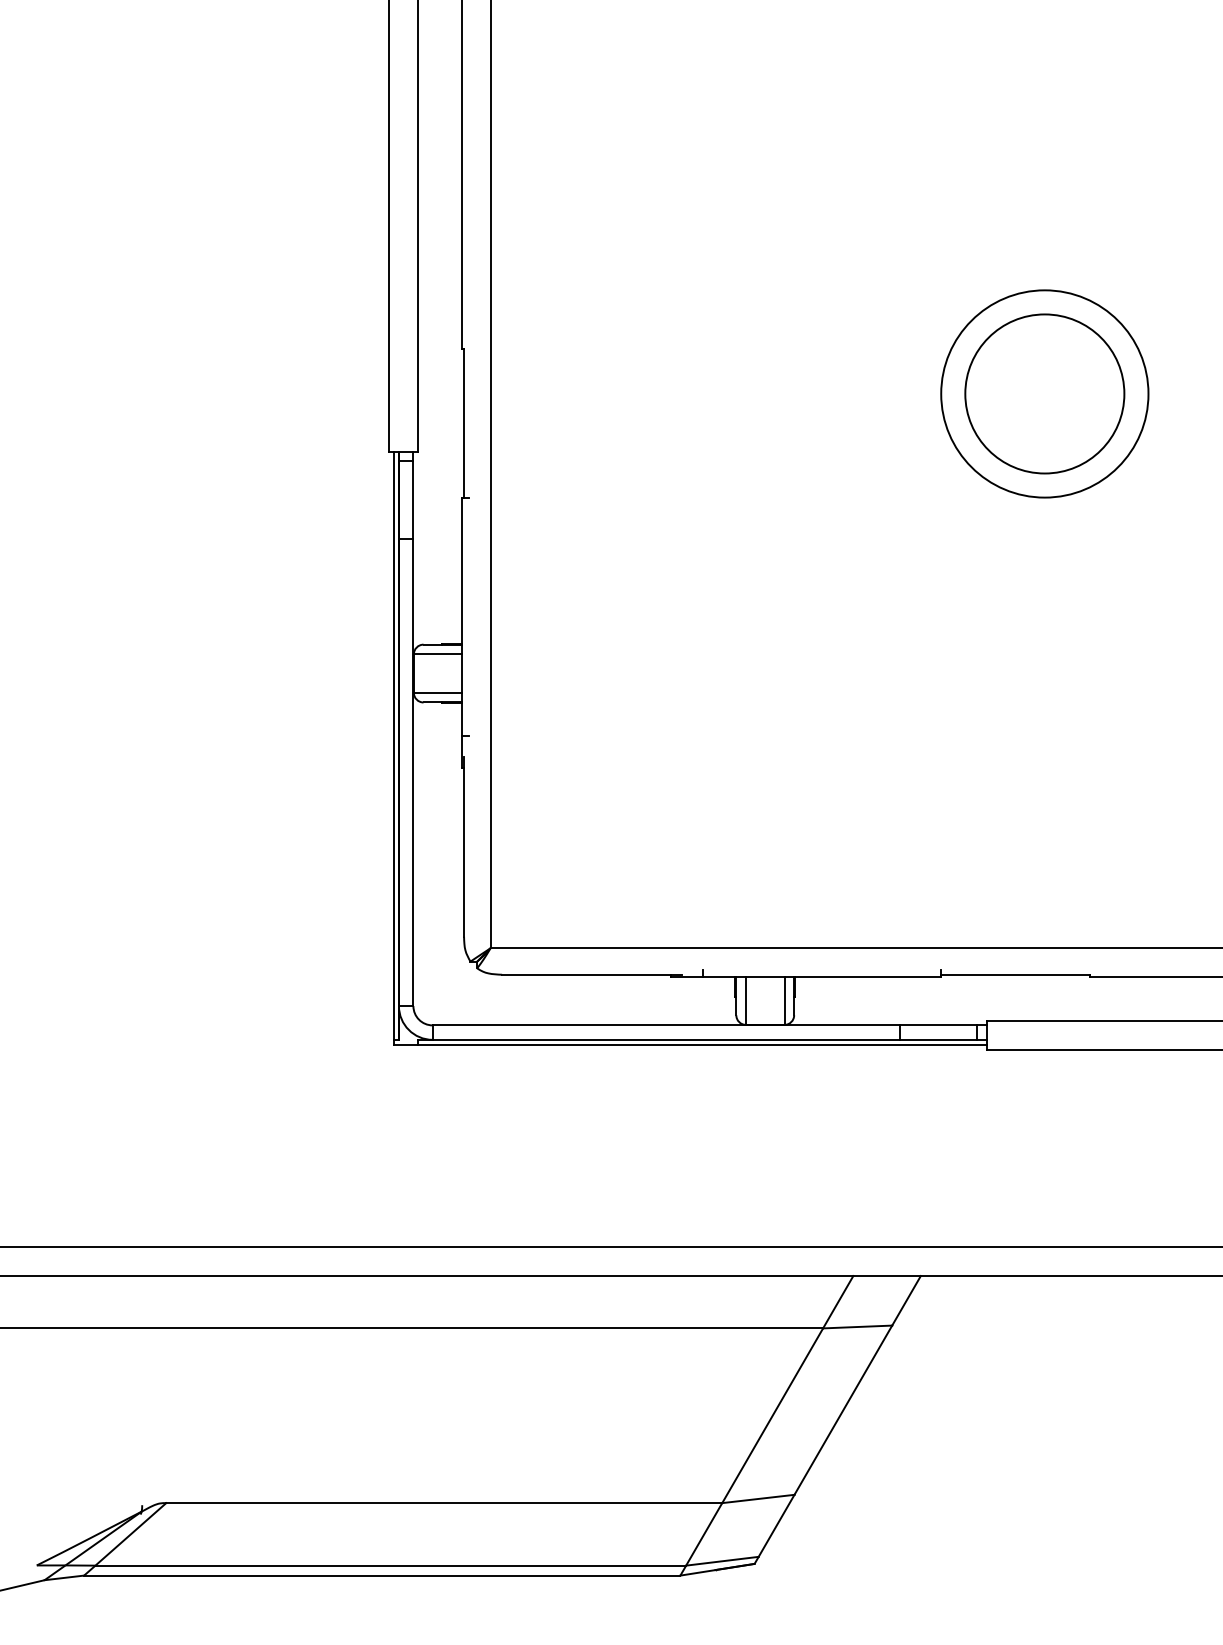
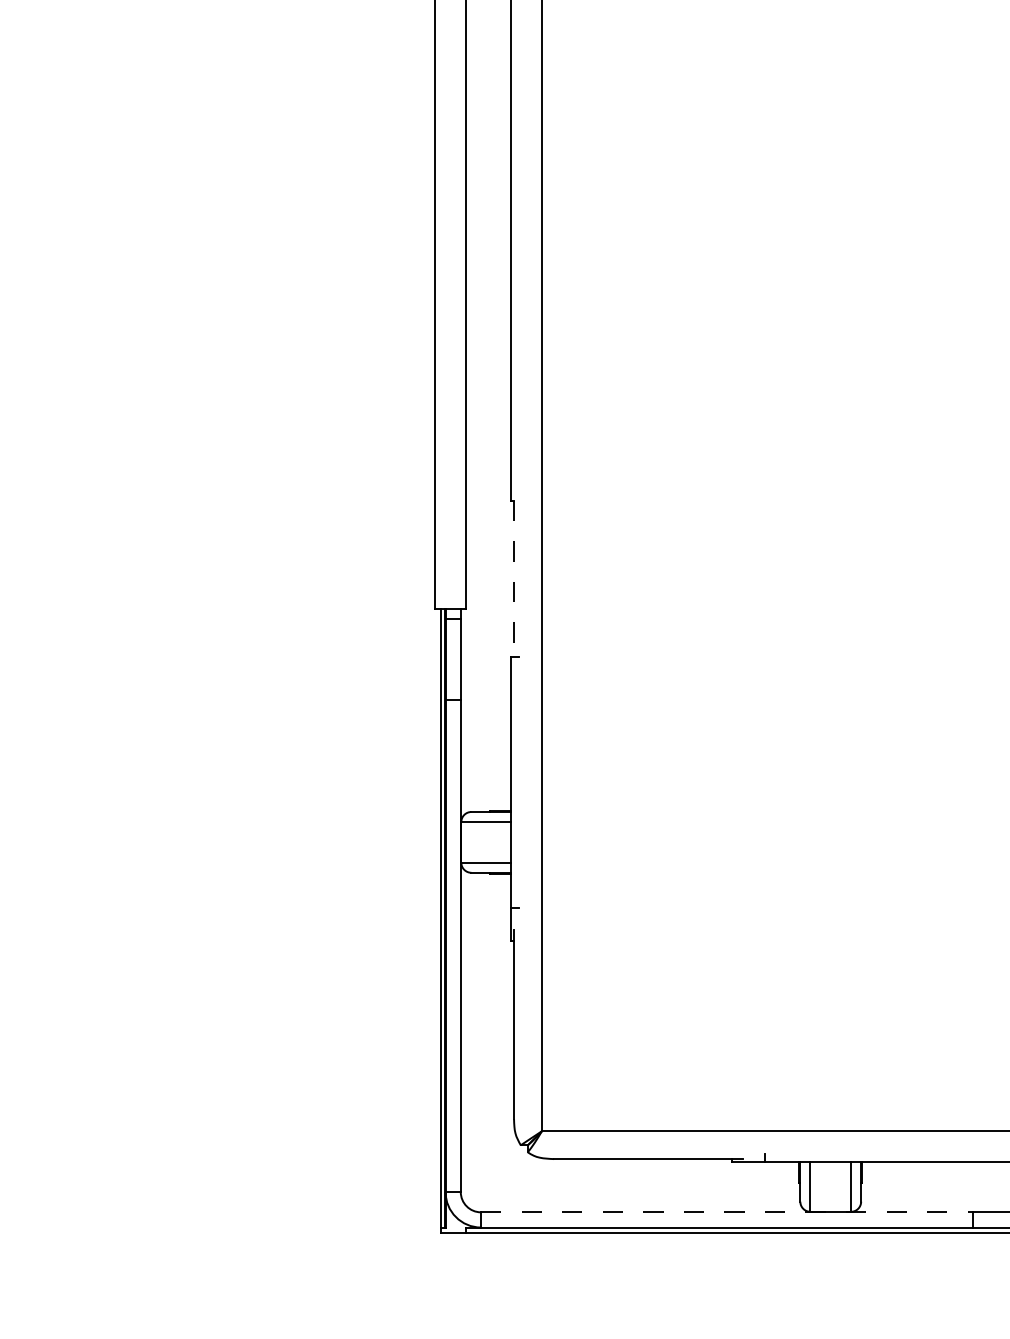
line: (464, 423) -> (514, 579), solid -> dashed
line: (666, 1025) -> (726, 1212), solid -> dashed

